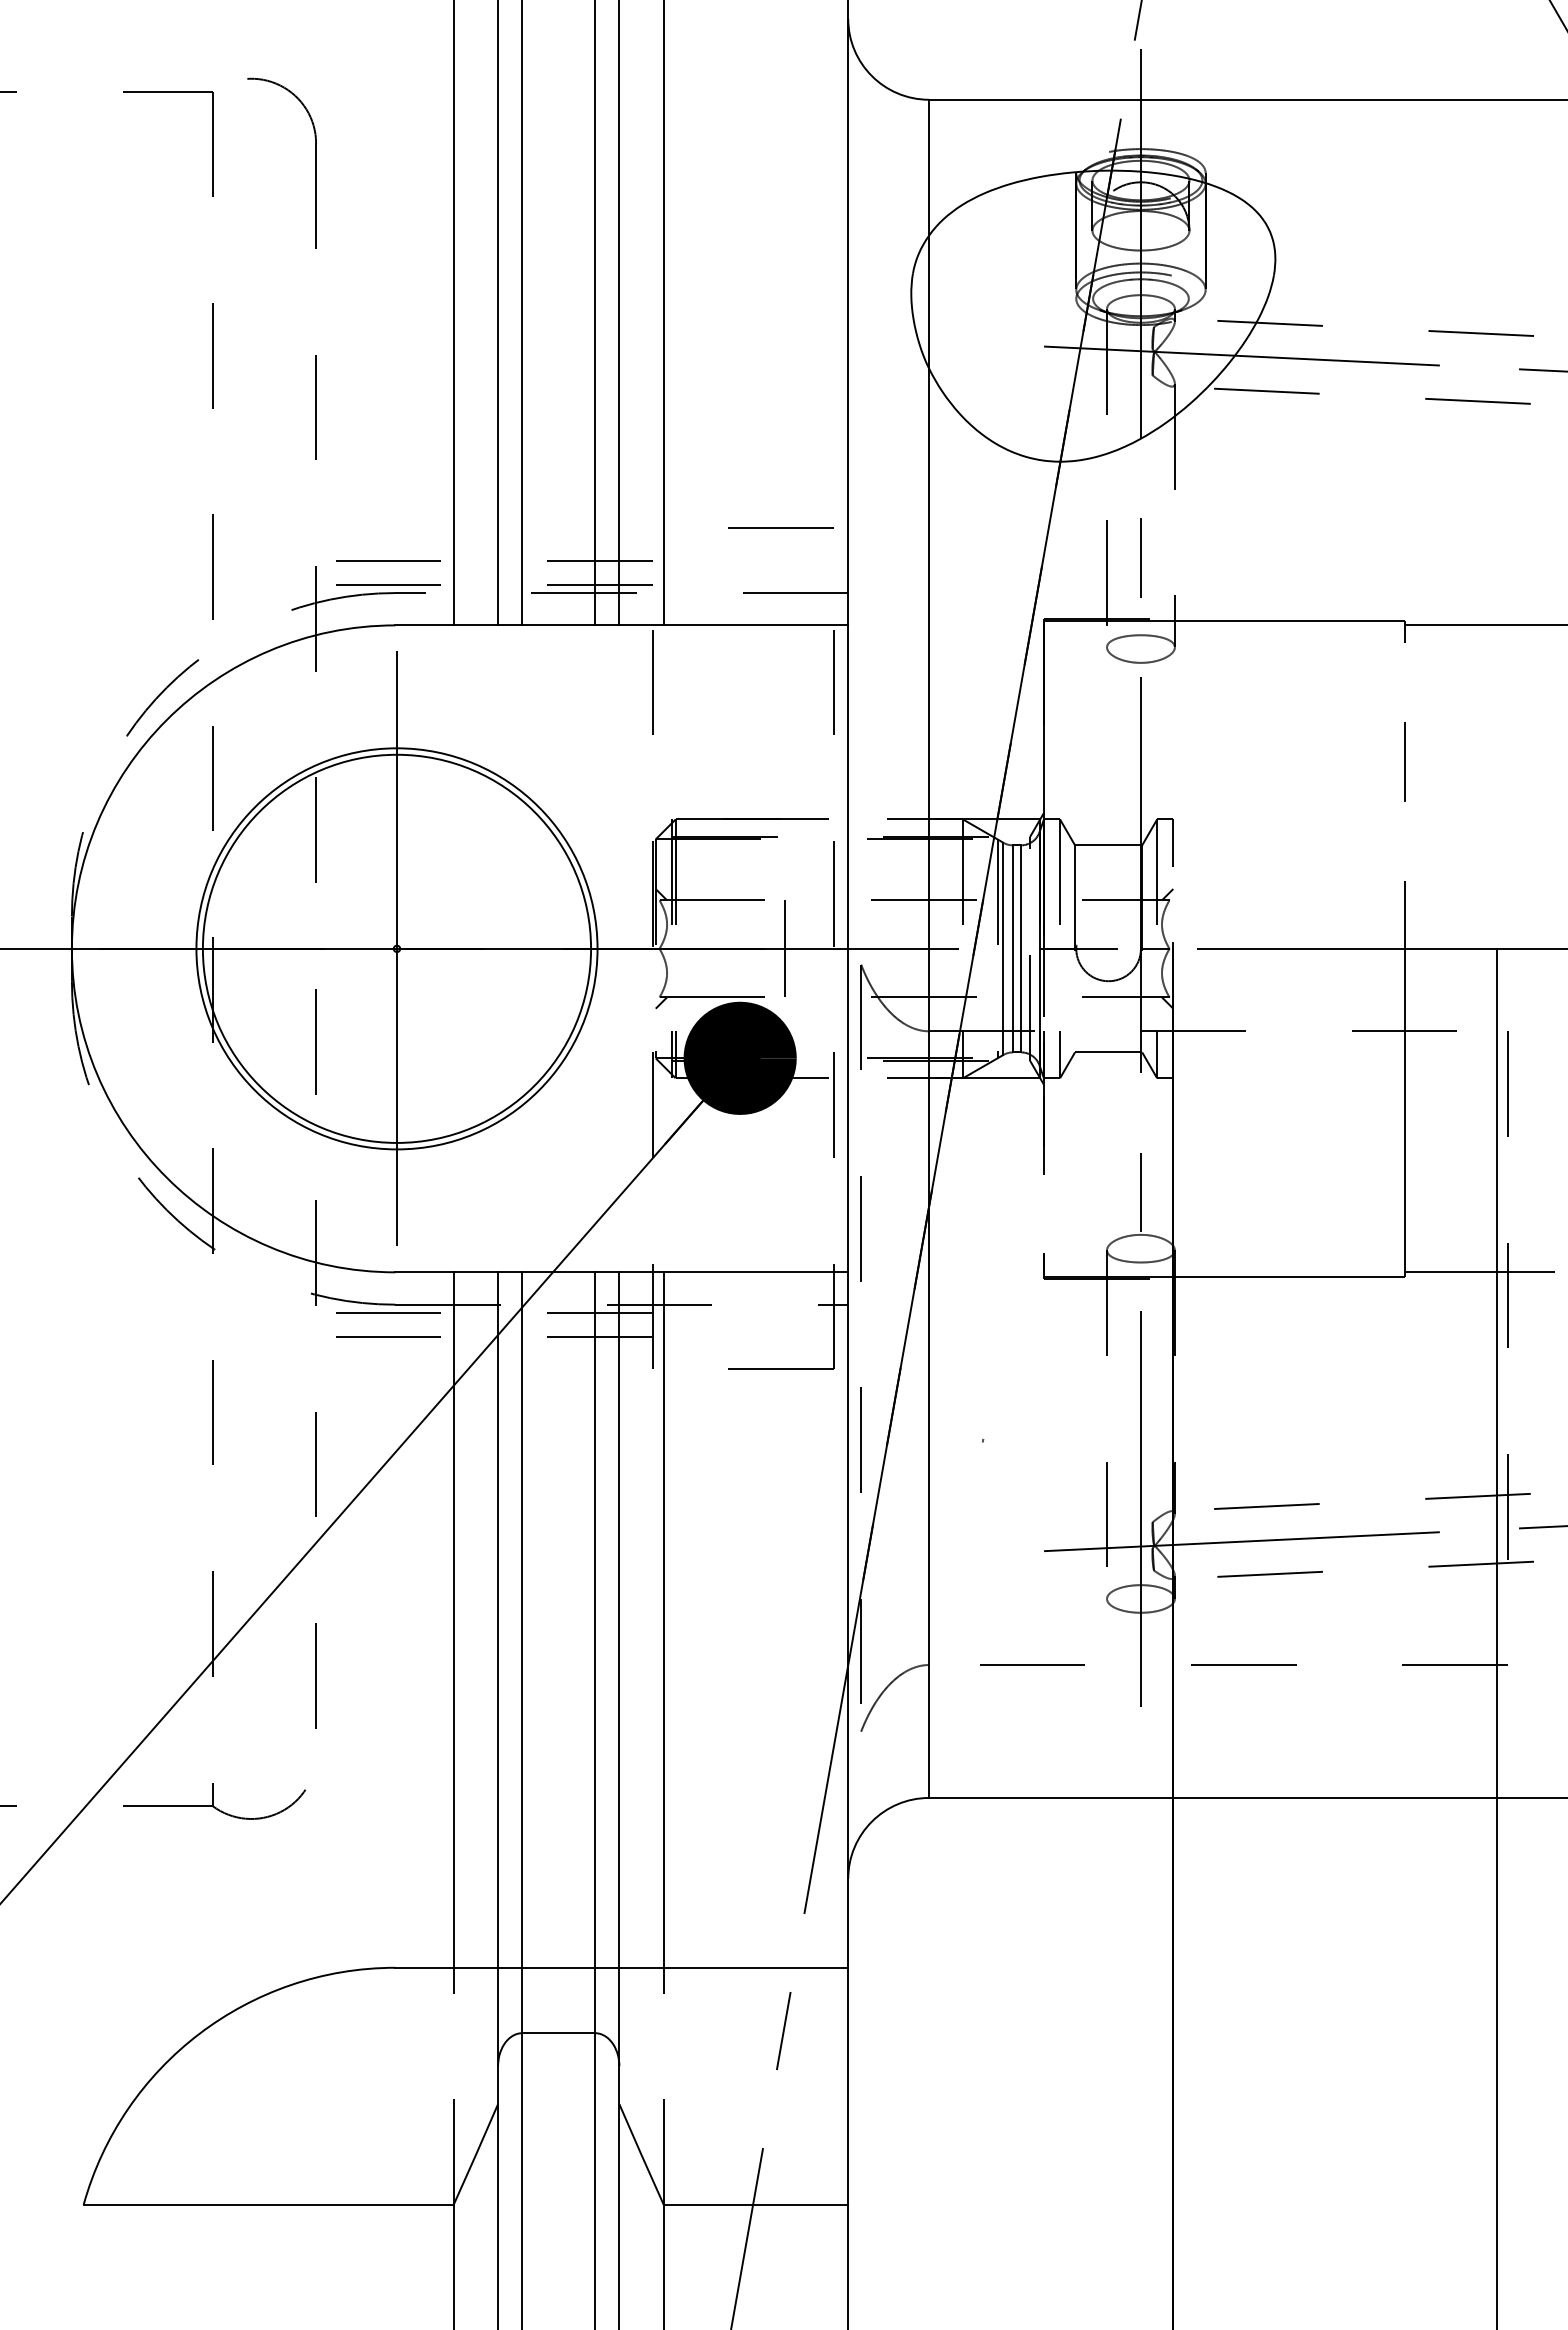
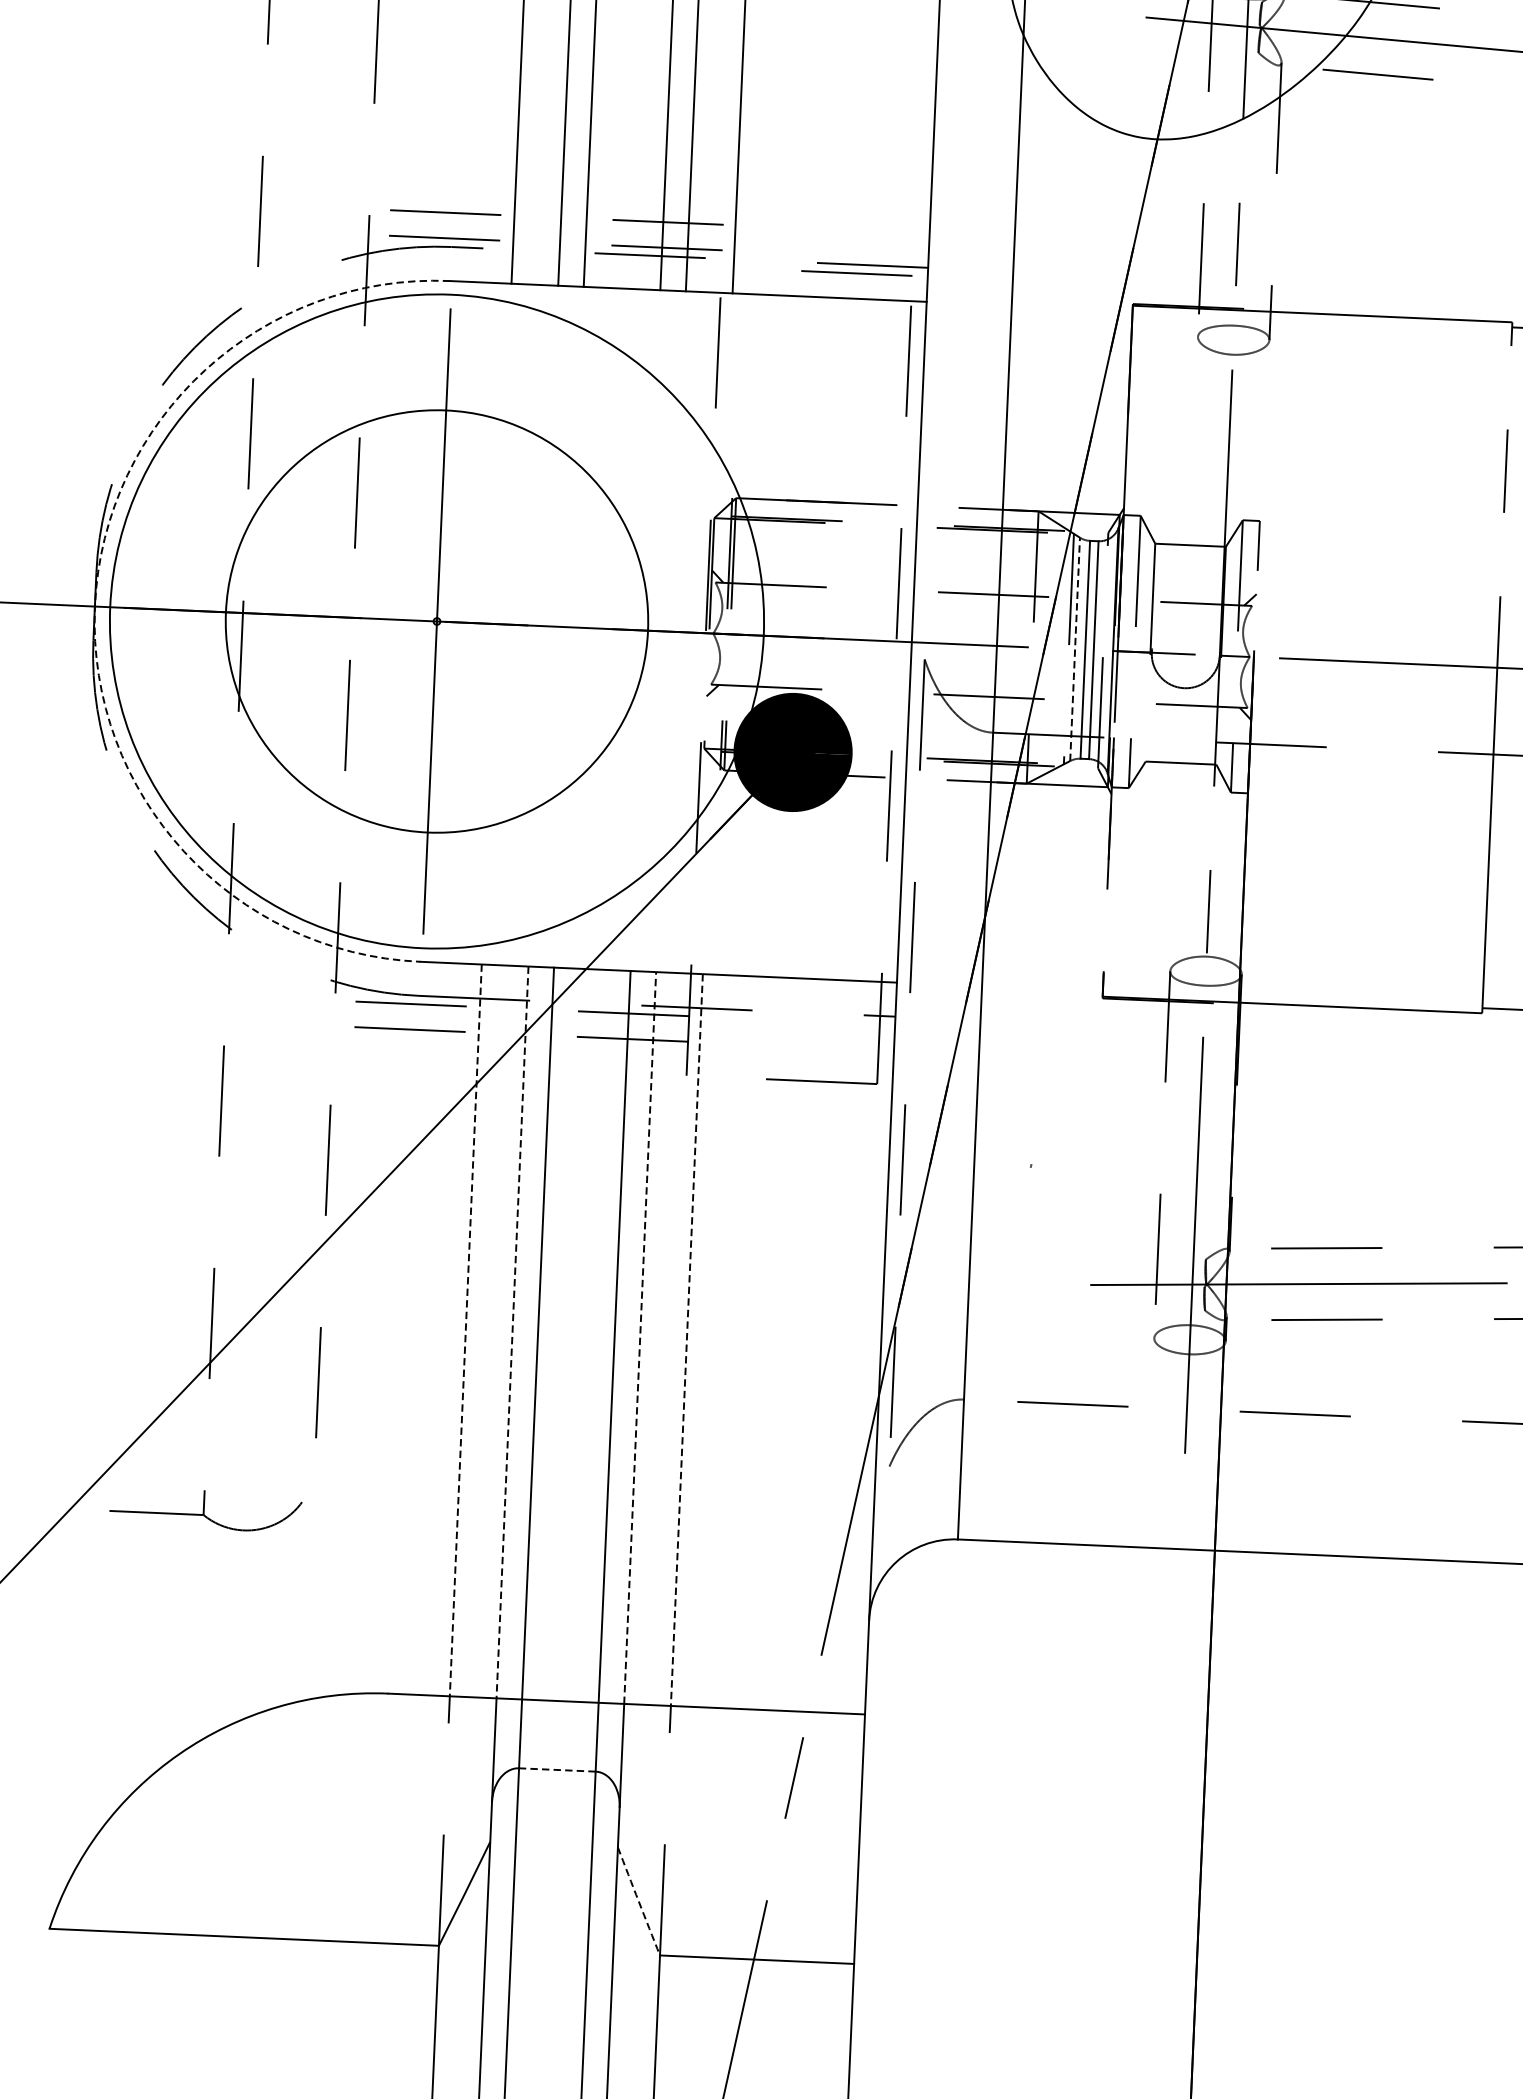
line: (780, 527) -> (856, 272), moved
arc: (71, 948) -> (94, 606), solid -> dashed
circle: (396, 948) -> (436, 621), size x1.6
line: (785, 948) -> (845, 638), removed
line: (1003, 948) -> (1075, 648), solid -> dashed
line: (453, 1620) -> (465, 1330), solid -> dashed
line: (498, 1620) -> (512, 1332), solid -> dashed
line: (619, 1620) -> (640, 1338), solid -> dashed
line: (663, 1620) -> (686, 1340), solid -> dashed
line: (558, 2033) -> (557, 1770), solid -> dashed
arc: (641, 2154) -> (638, 1901), solid -> dashed

